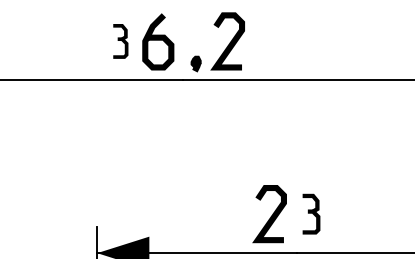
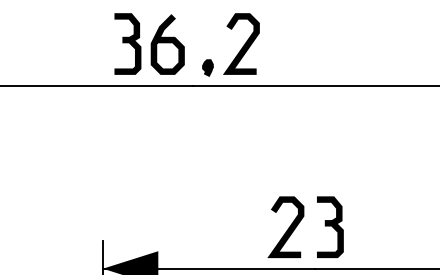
part: (120, 41) -> (127, 44), size x1.67
part: (311, 214) -> (330, 227), size x1.43

